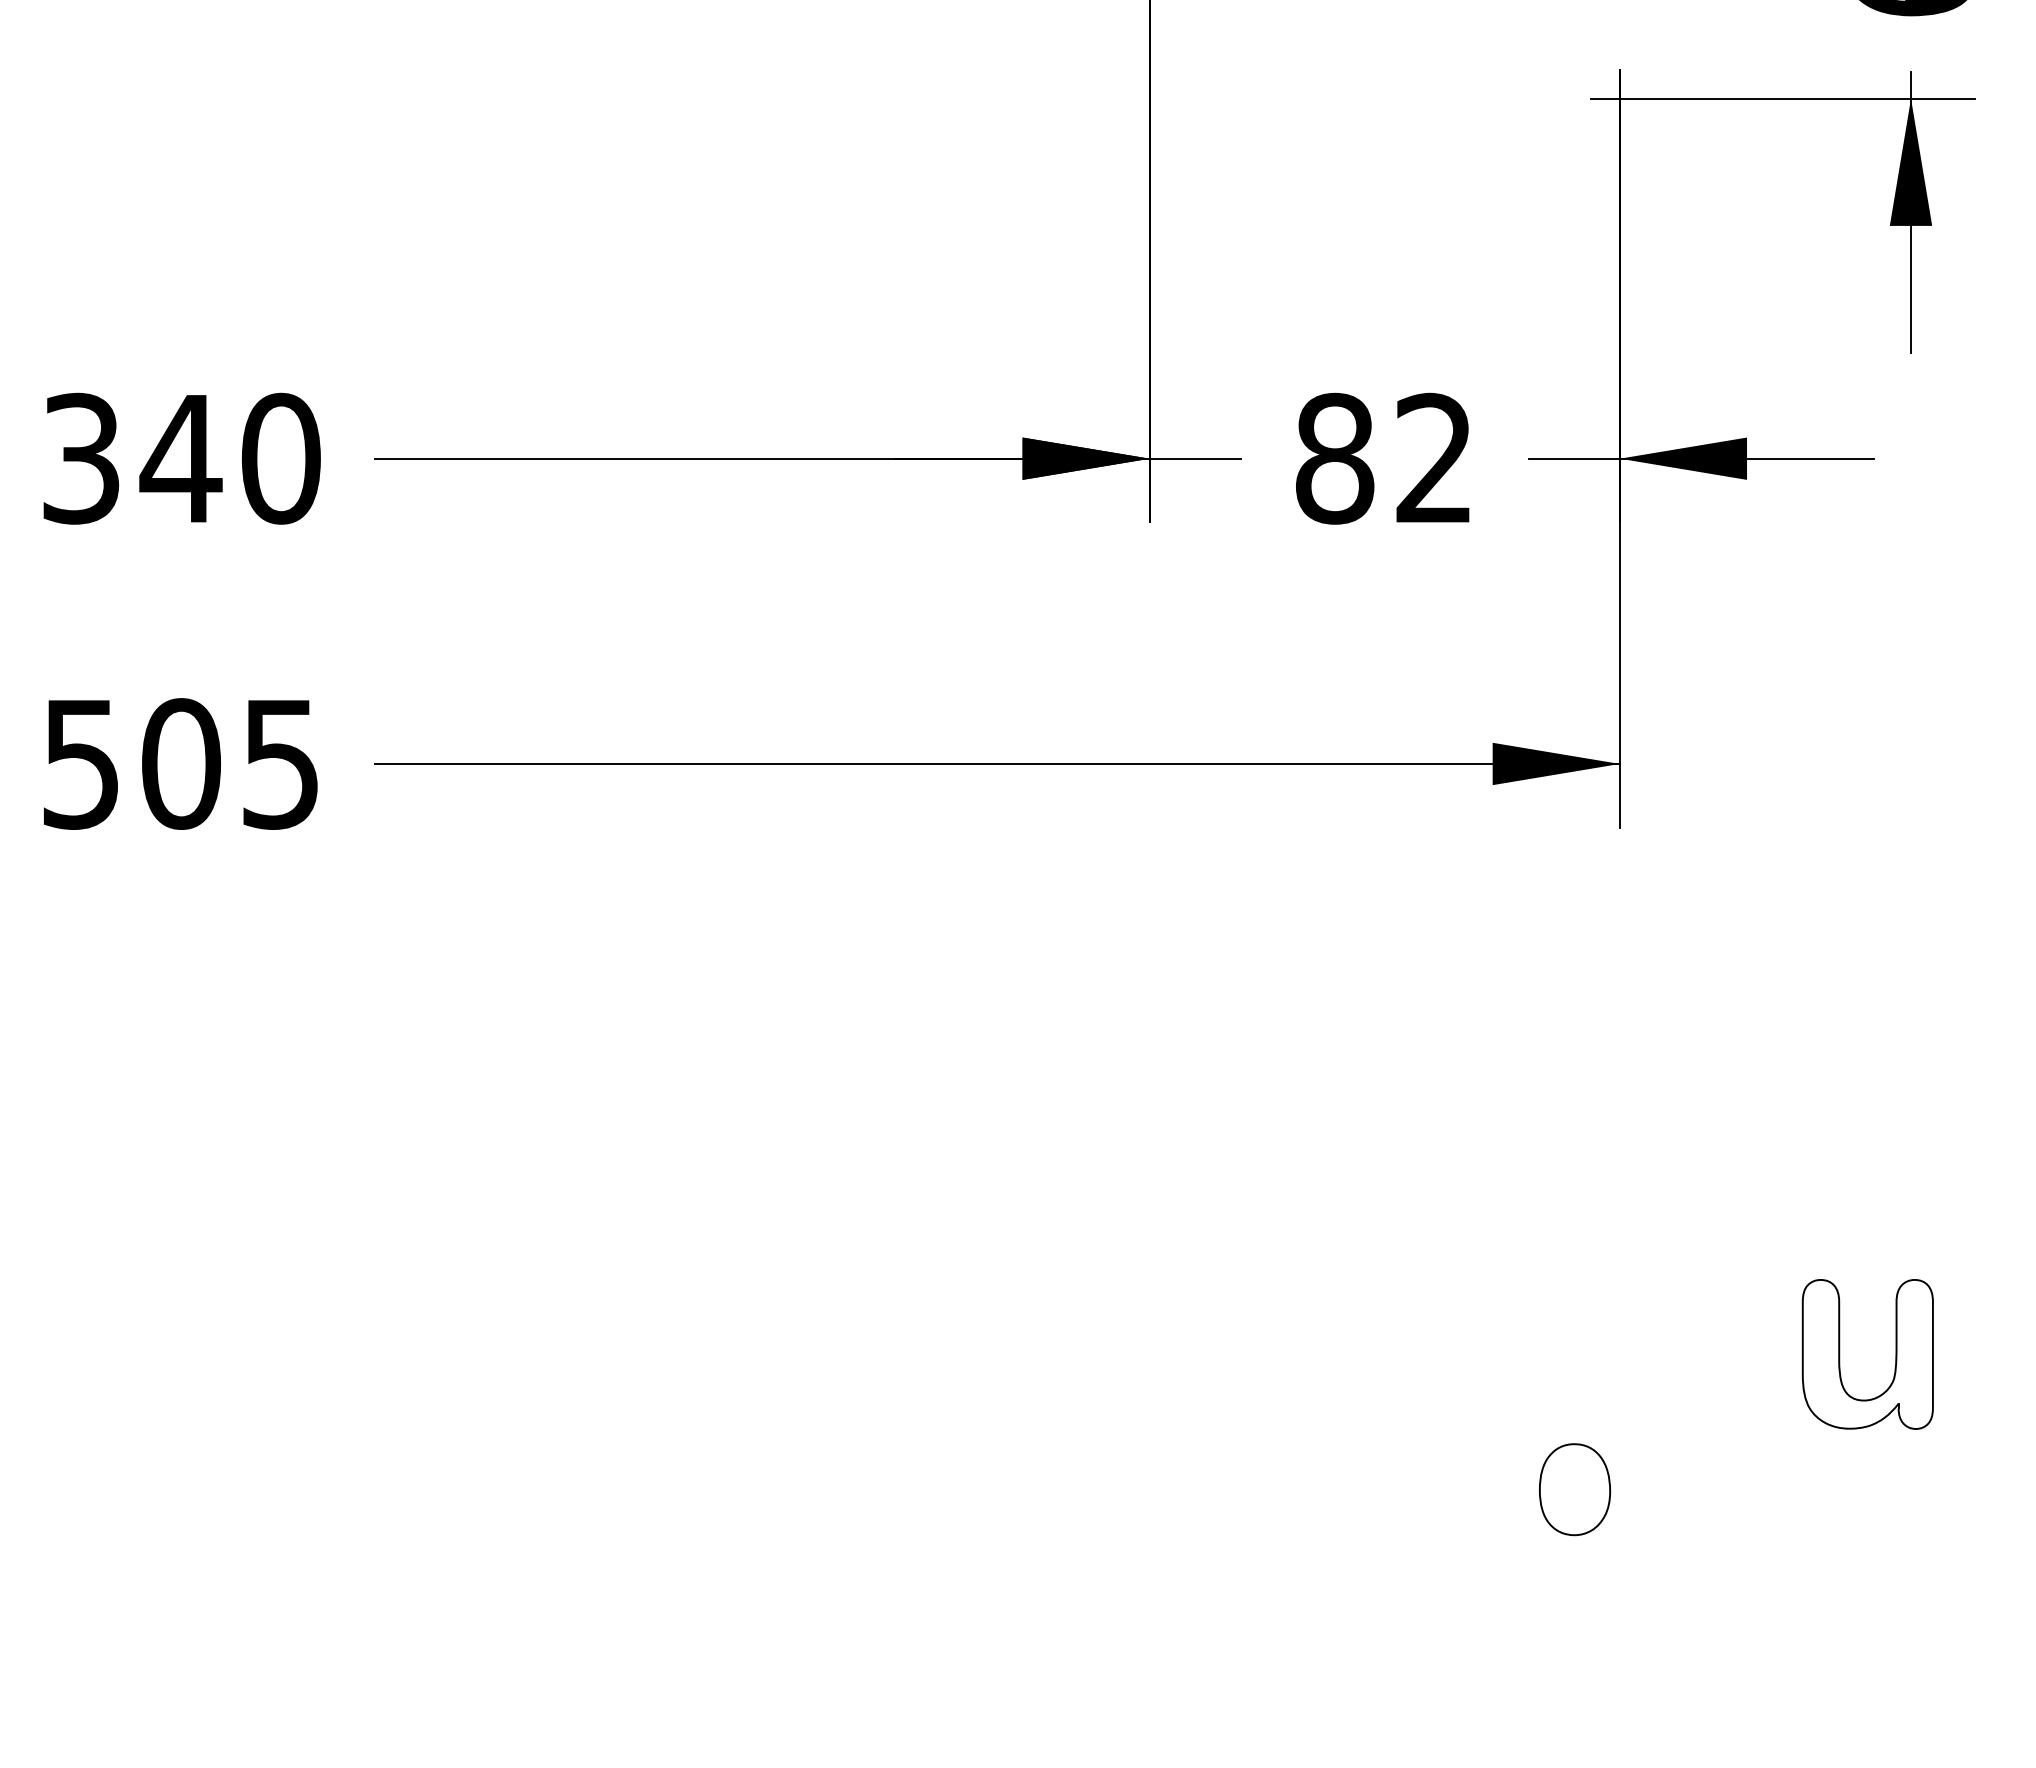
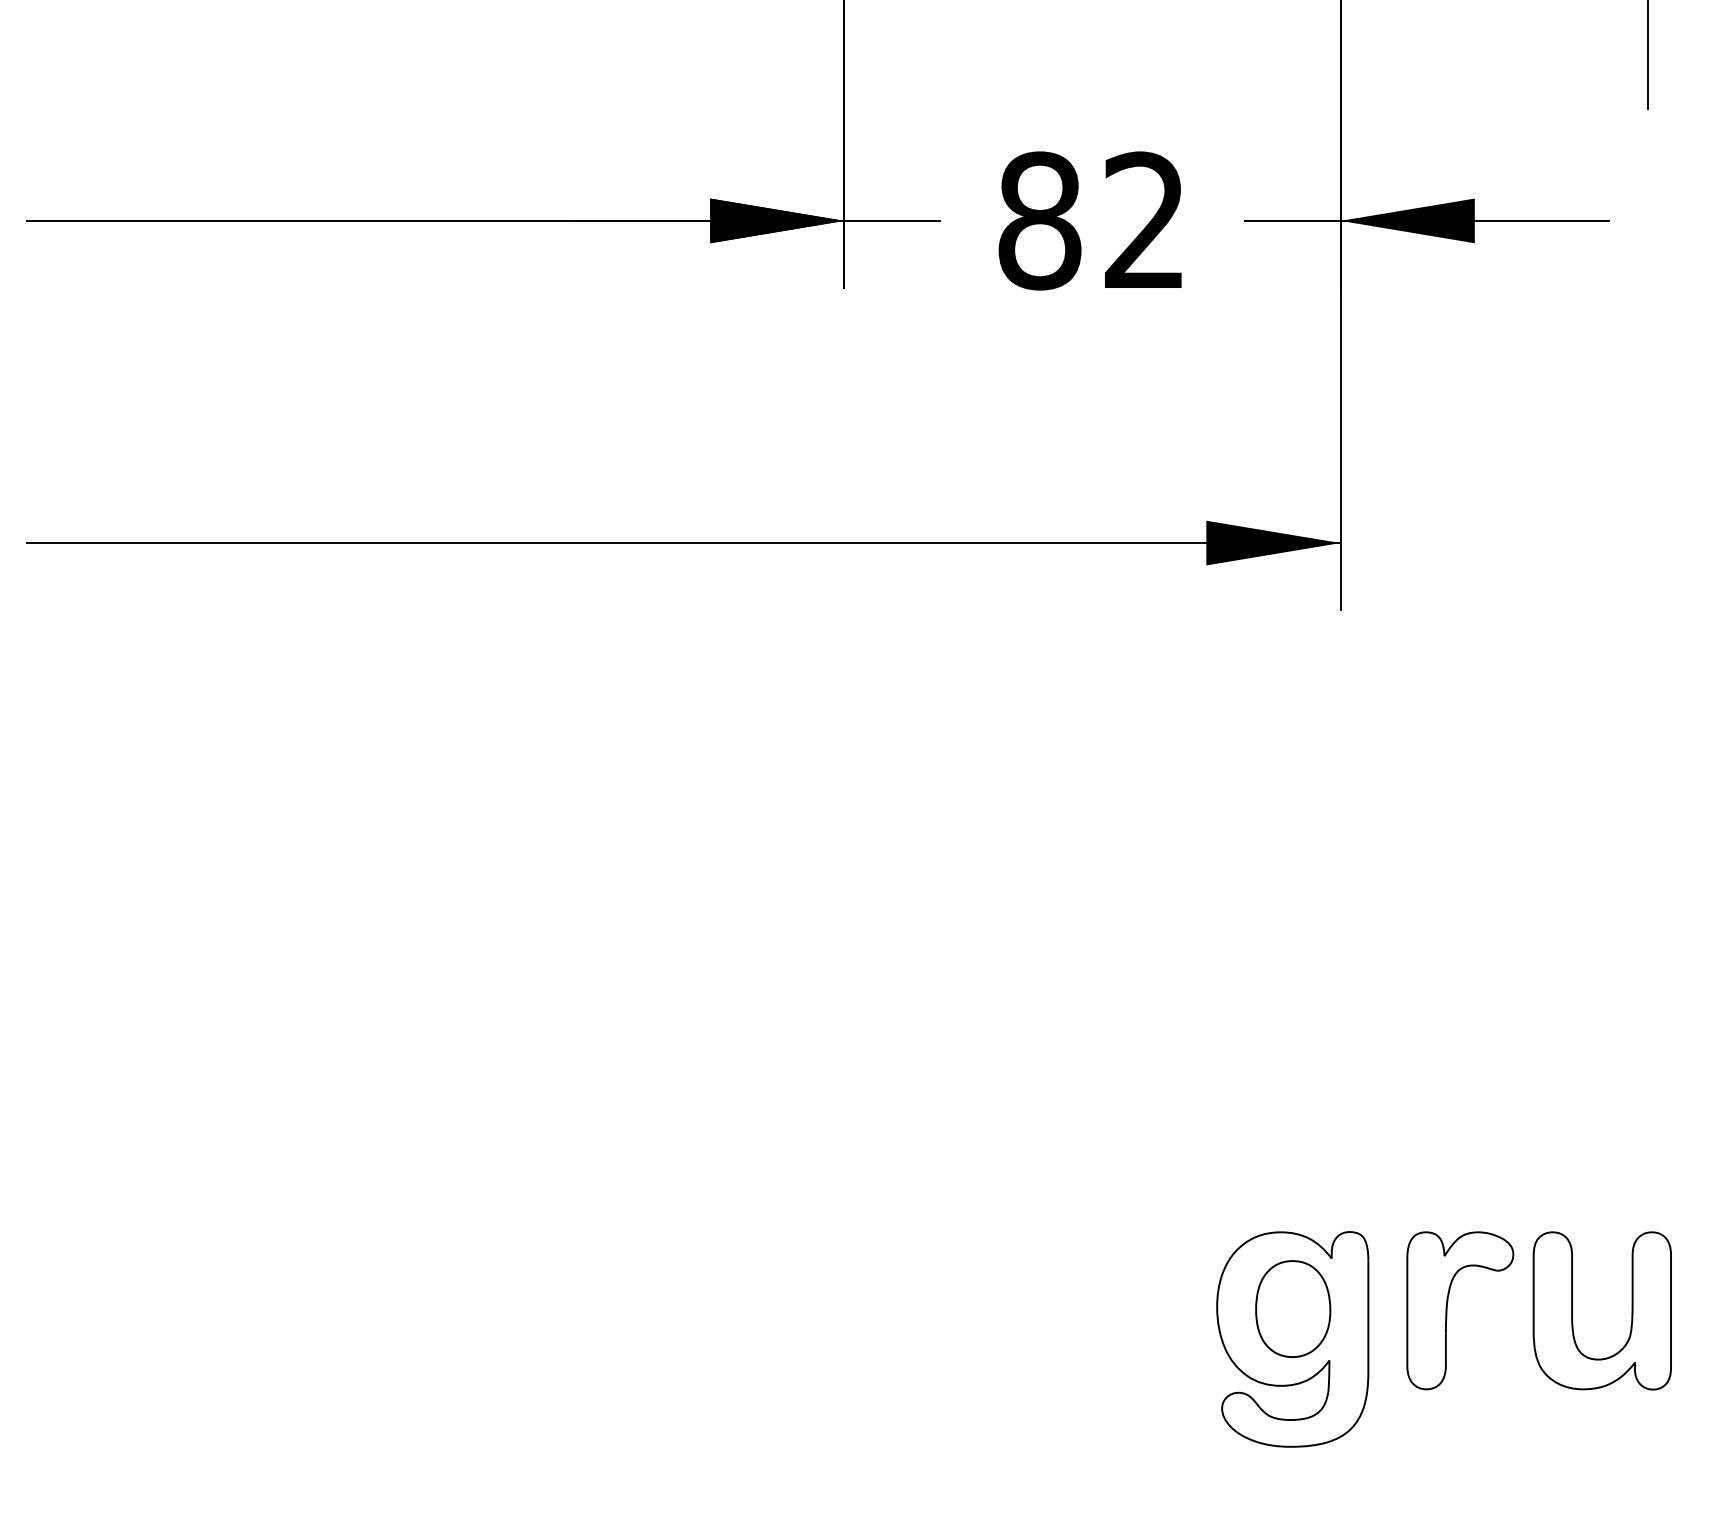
part: (1840, 1354) -> (1573, 1310), moved
part: (1721, 1491) -> (1447, 1310), added
part: (1574, 1518) -> (1292, 1339), added

